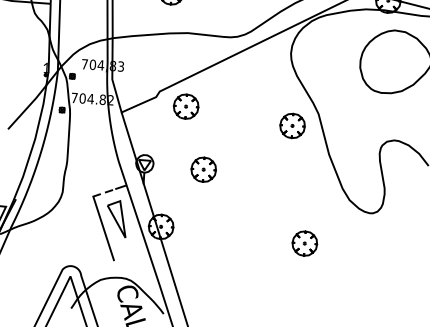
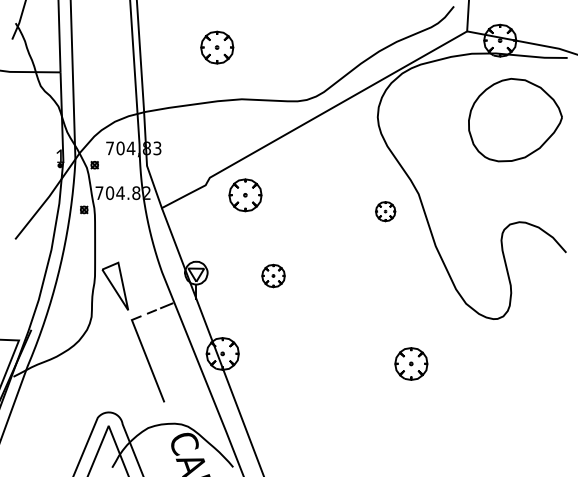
part: (292, 125) -> (385, 211), size x0.6
part: (203, 169) -> (273, 275), size x0.7
part: (116, 218) -> (114, 285), moved

